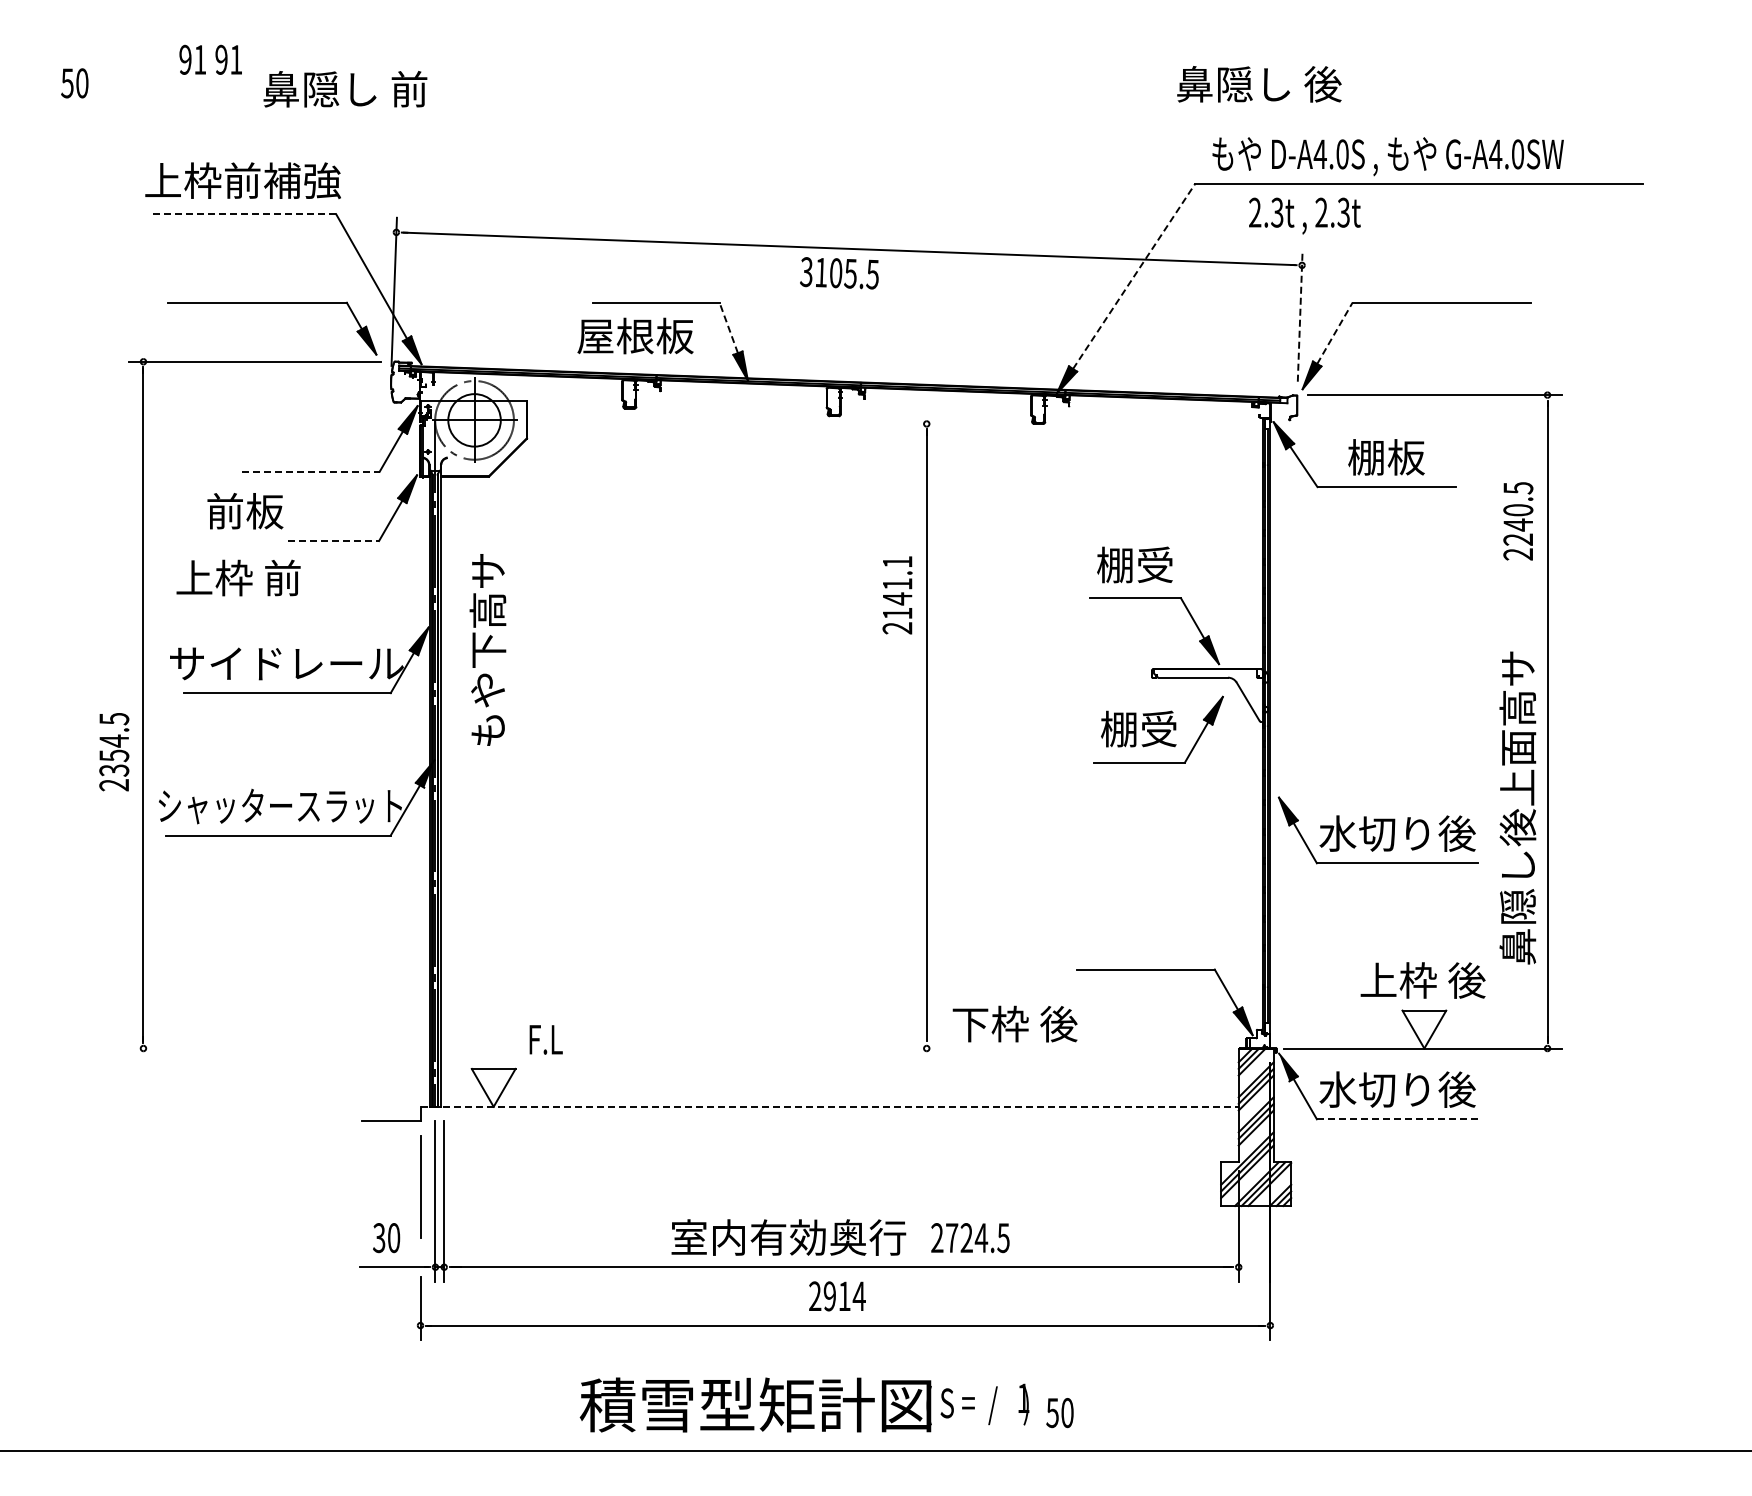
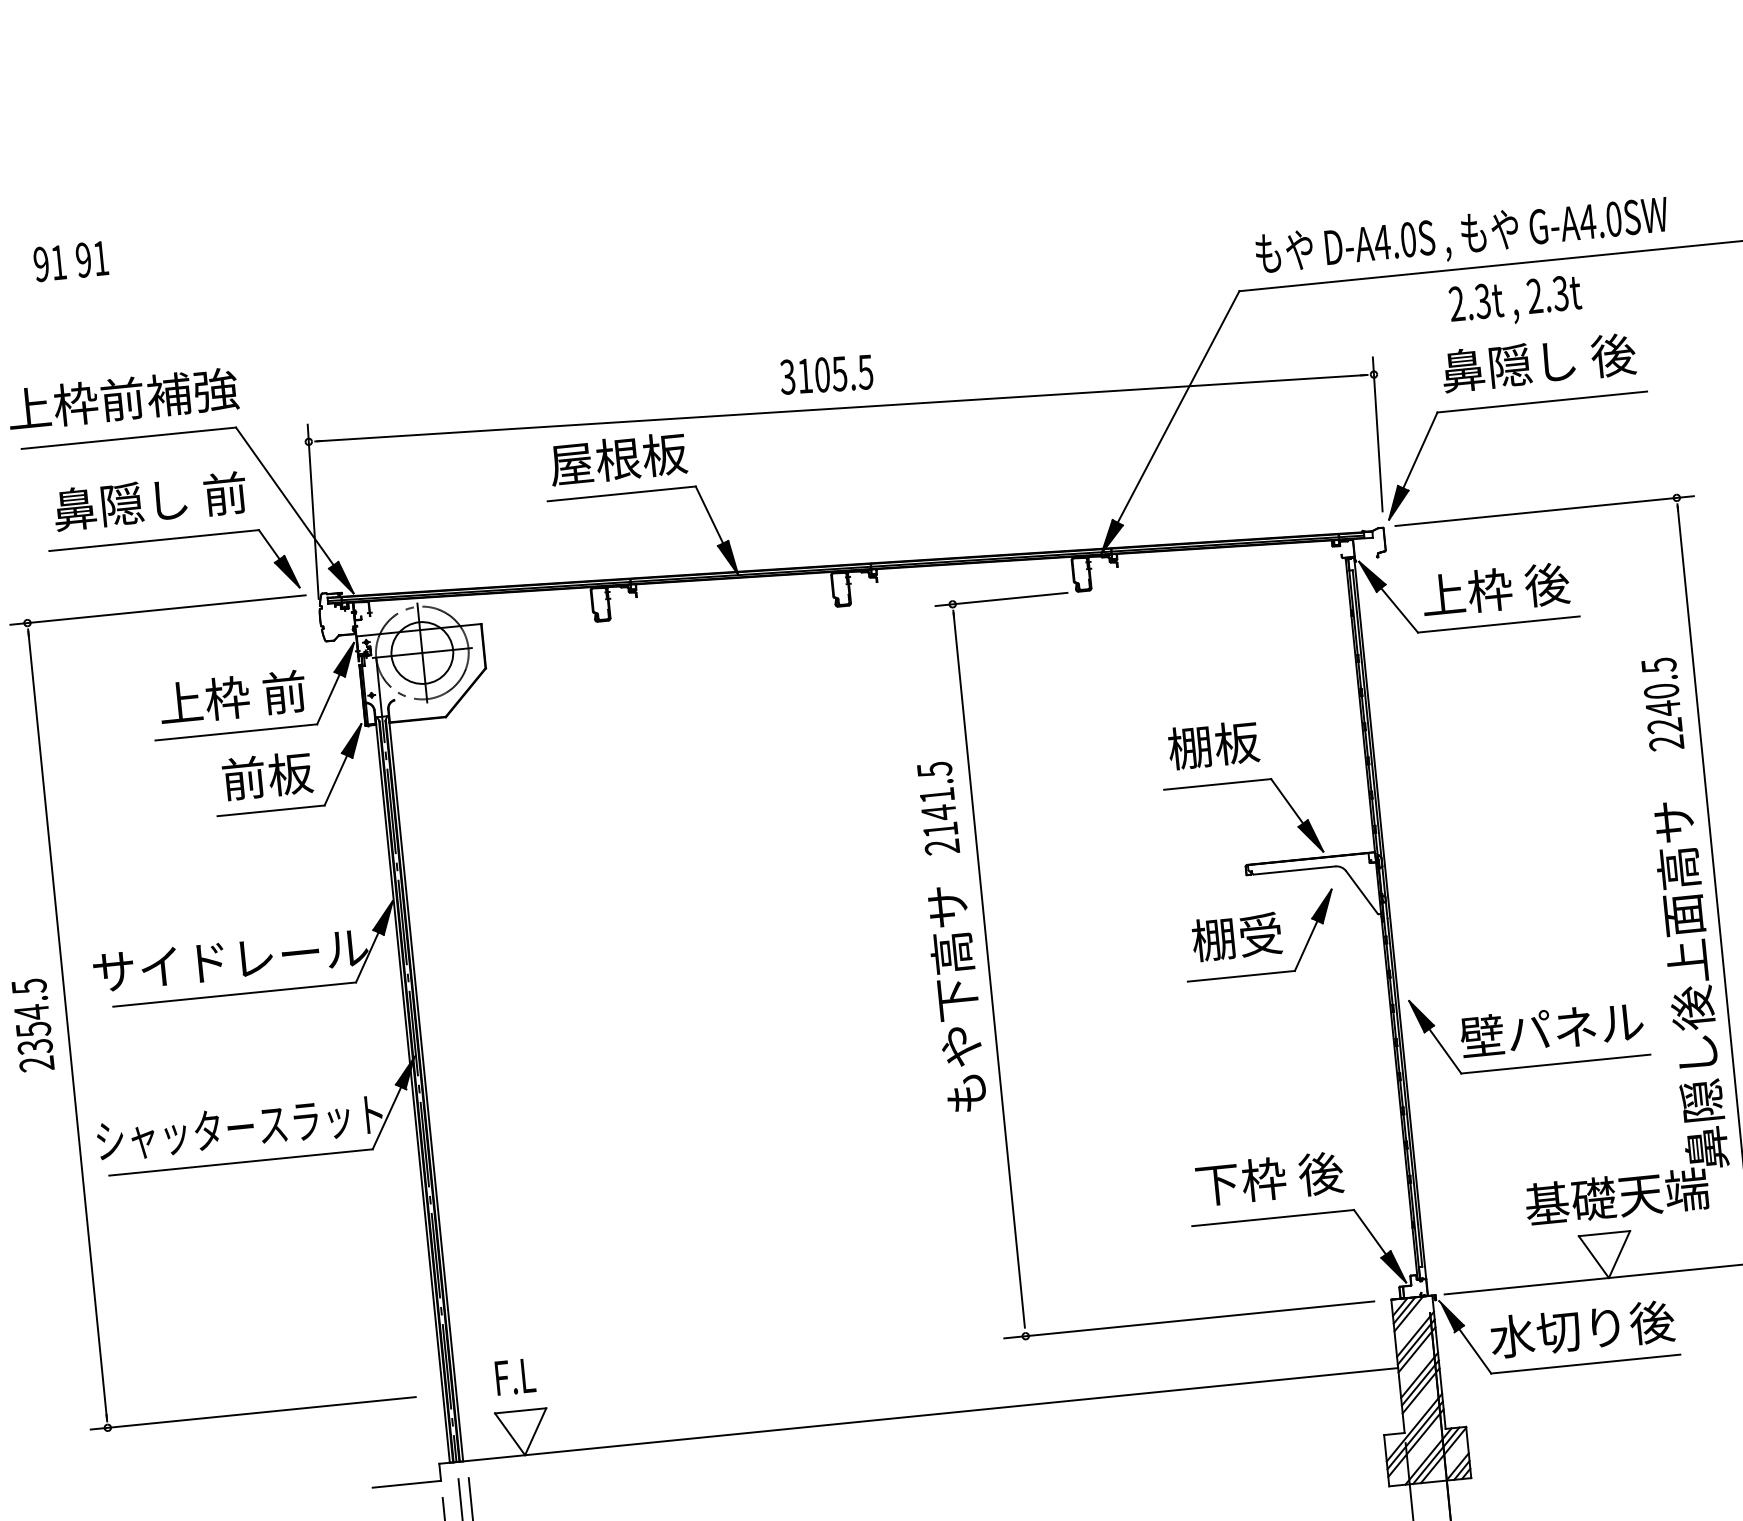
text: (1259, 84) -> (1539, 362), moved
text: (345, 89) -> (150, 501), moved
line: (245, 214) -> (129, 438), dashed -> solid
text: (1304, 215) -> (1515, 301), moved
text: (839, 273) -> (826, 374), moved
line: (1134, 275) -> (1178, 406), dashed -> solid
line: (1300, 316) -> (1378, 434), dashed -> solid
line: (728, 327) -> (709, 514), dashed -> solid
line: (1335, 332) -> (1420, 449), dashed -> solid
text: (635, 335) -> (618, 458), moved
line: (968, 423) -> (1001, 598), added
text: (1386, 457) -> (1495, 589), 棚板 -> 上枠 後
line: (311, 471) -> (237, 731), dashed -> solid
text: (245, 511) -> (267, 776), moved
text: (1518, 521) -> (1663, 704), moved
line: (333, 540) -> (271, 810), dashed -> solid
text: (897, 562) -> (934, 770), 2141.1 -> 2141.5
text: (1154, 564) -> (1236, 742), 棚受 -> 棚板
text: (238, 577) -> (232, 696), moved
text: (487, 649) -> (956, 998), moved
text: (114, 752) -> (33, 1025), moved
text: (1397, 833) -> (1552, 1029), 水切り後 -> 壁パネル
text: (1438, 980) -> (1617, 1196), 上枠 後 -> 基礎天端
text: (1014, 1023) -> (1268, 1178), moved
text: (545, 1039) -> (514, 1376), moved
line: (267, 1048) -> (253, 1413), added
line: (1066, 1048) -> (1189, 1319), added
line: (830, 1106) -> (919, 1415), dashed -> solid
line: (1397, 1119) -> (1585, 1364), dashed -> solid

